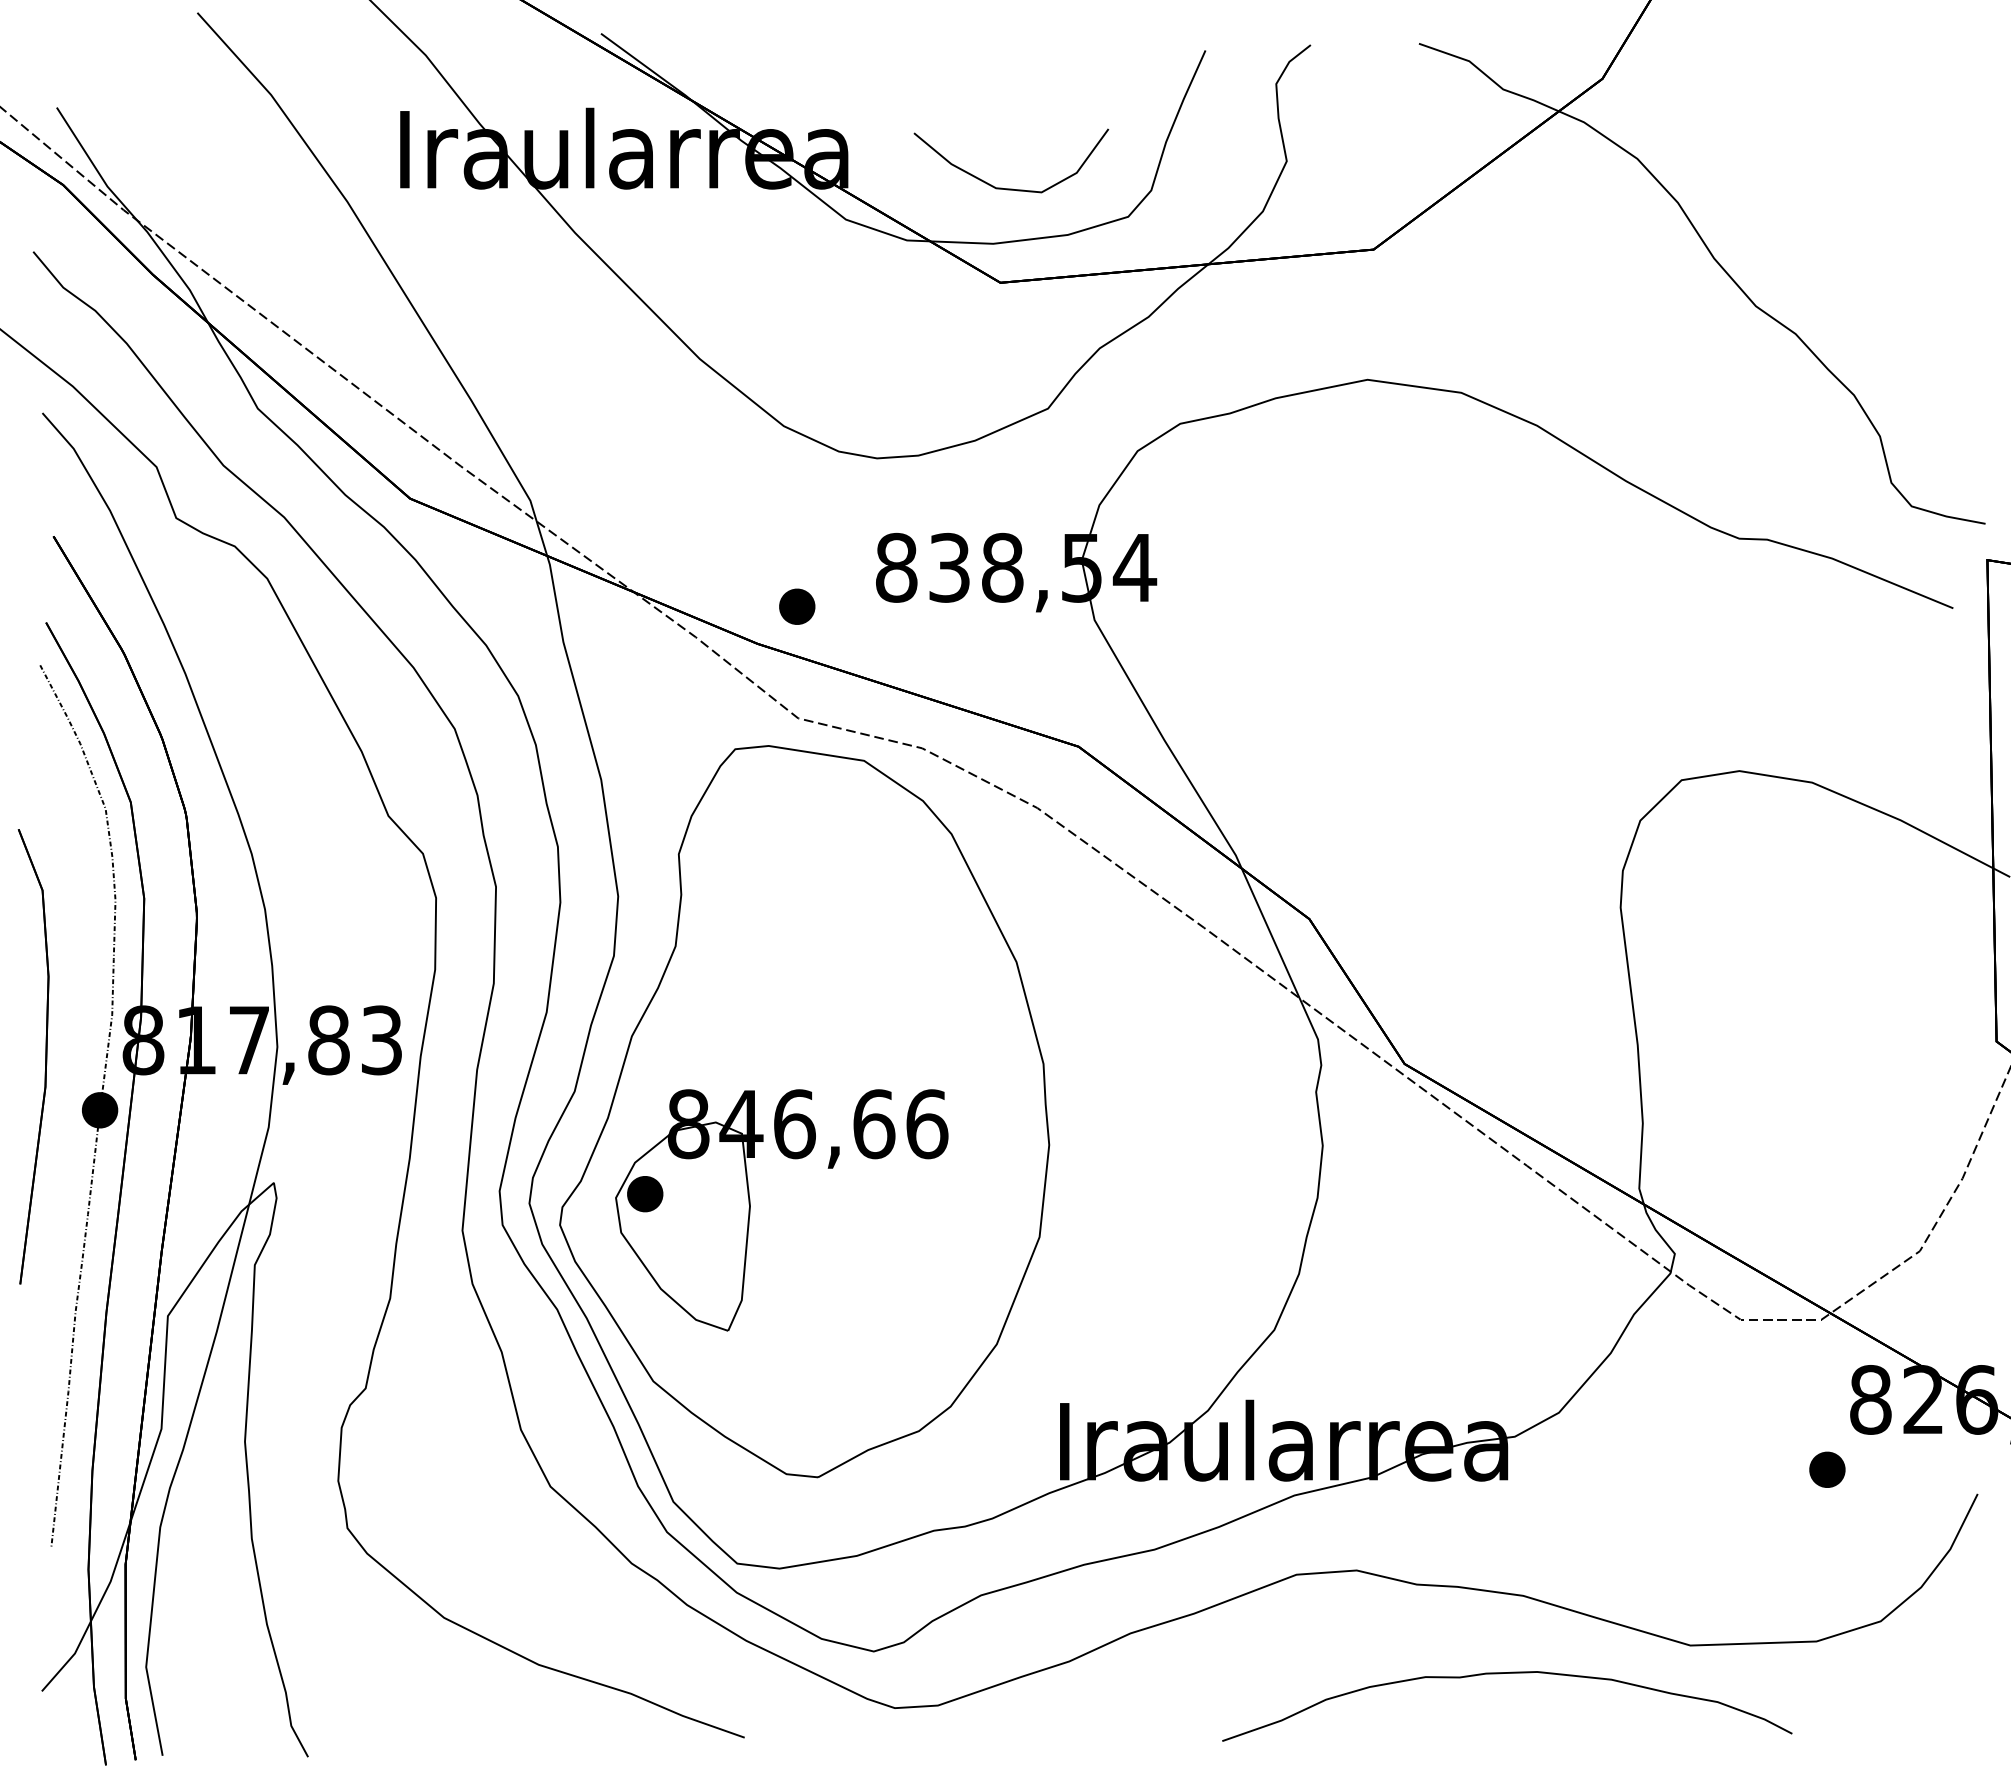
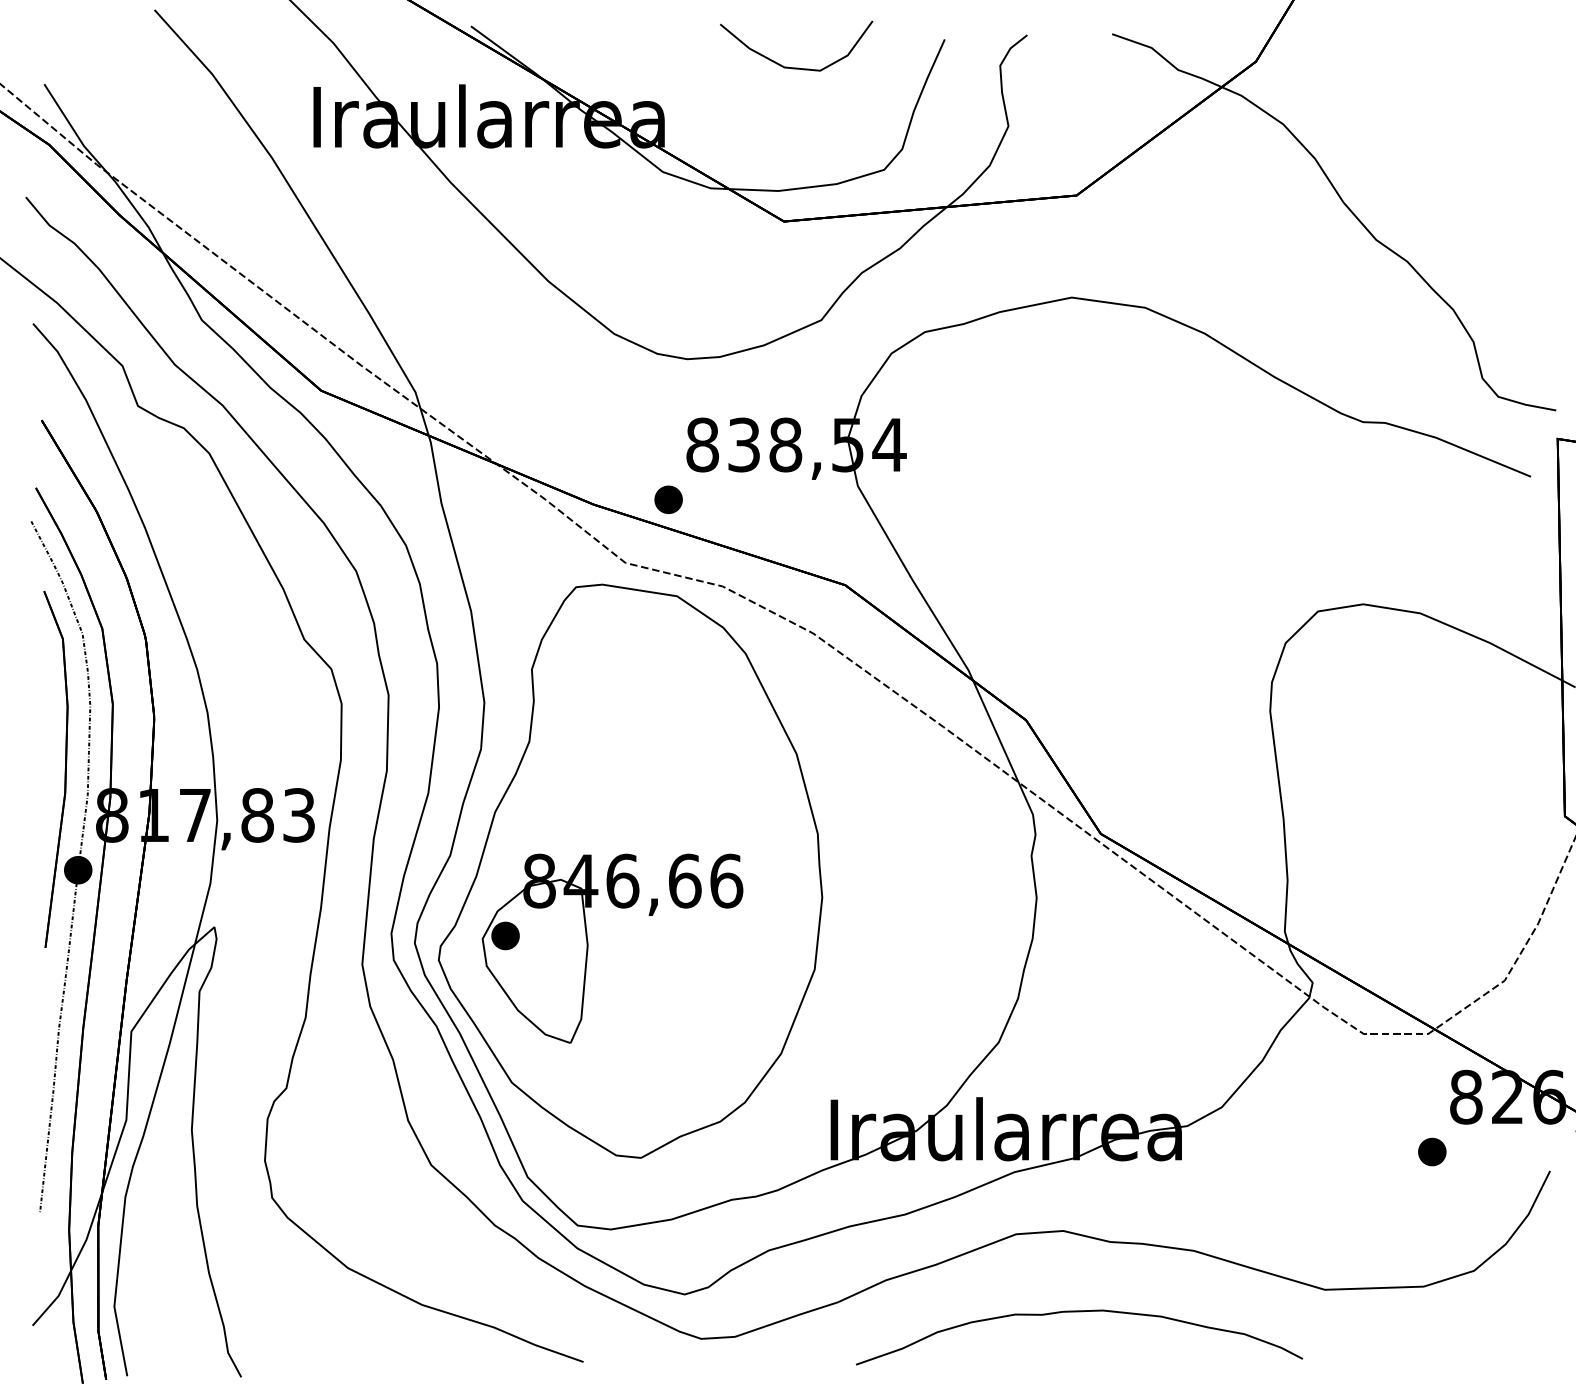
curve: (1011, 188) -> (796, 67), moved
part: (797, 606) -> (668, 499), moved
part: (45, 1056) -> (65, 769), moved
curve: (1500, 1674) -> (1074, 1312), moved

